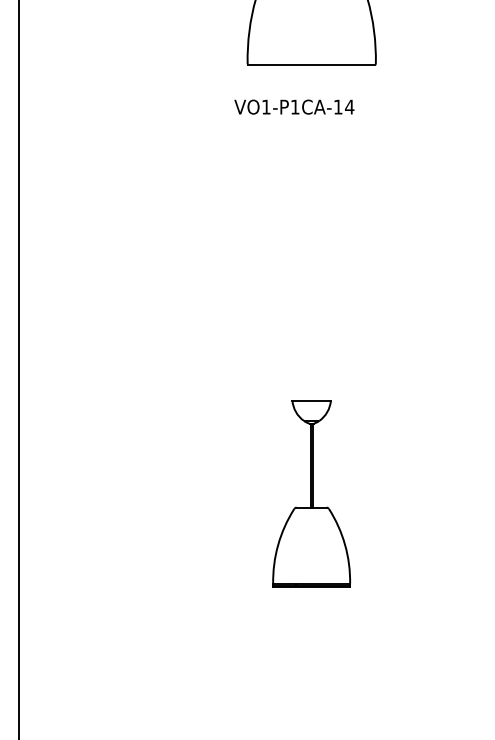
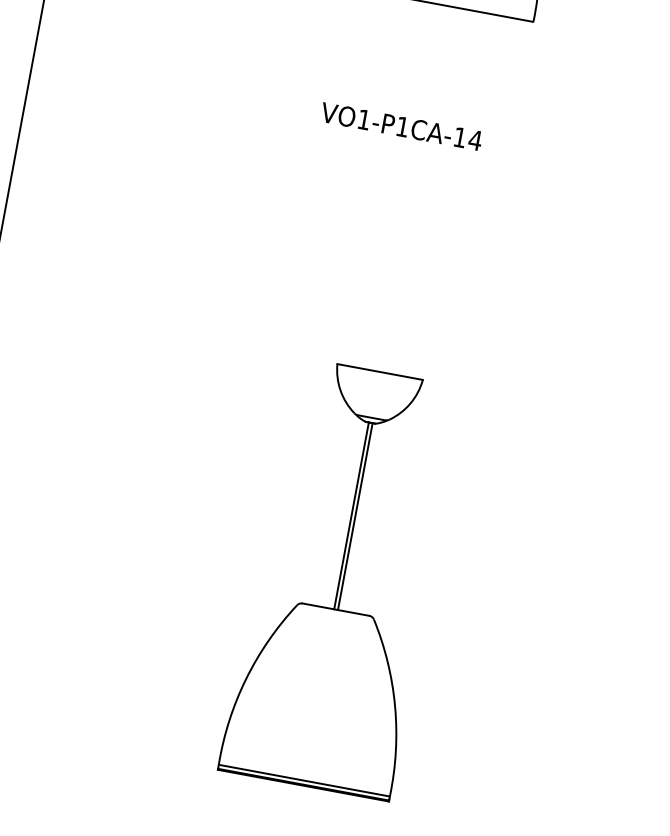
text: (294, 106) -> (401, 125), moved
part: (311, 493) -> (341, 578), size x1.67

